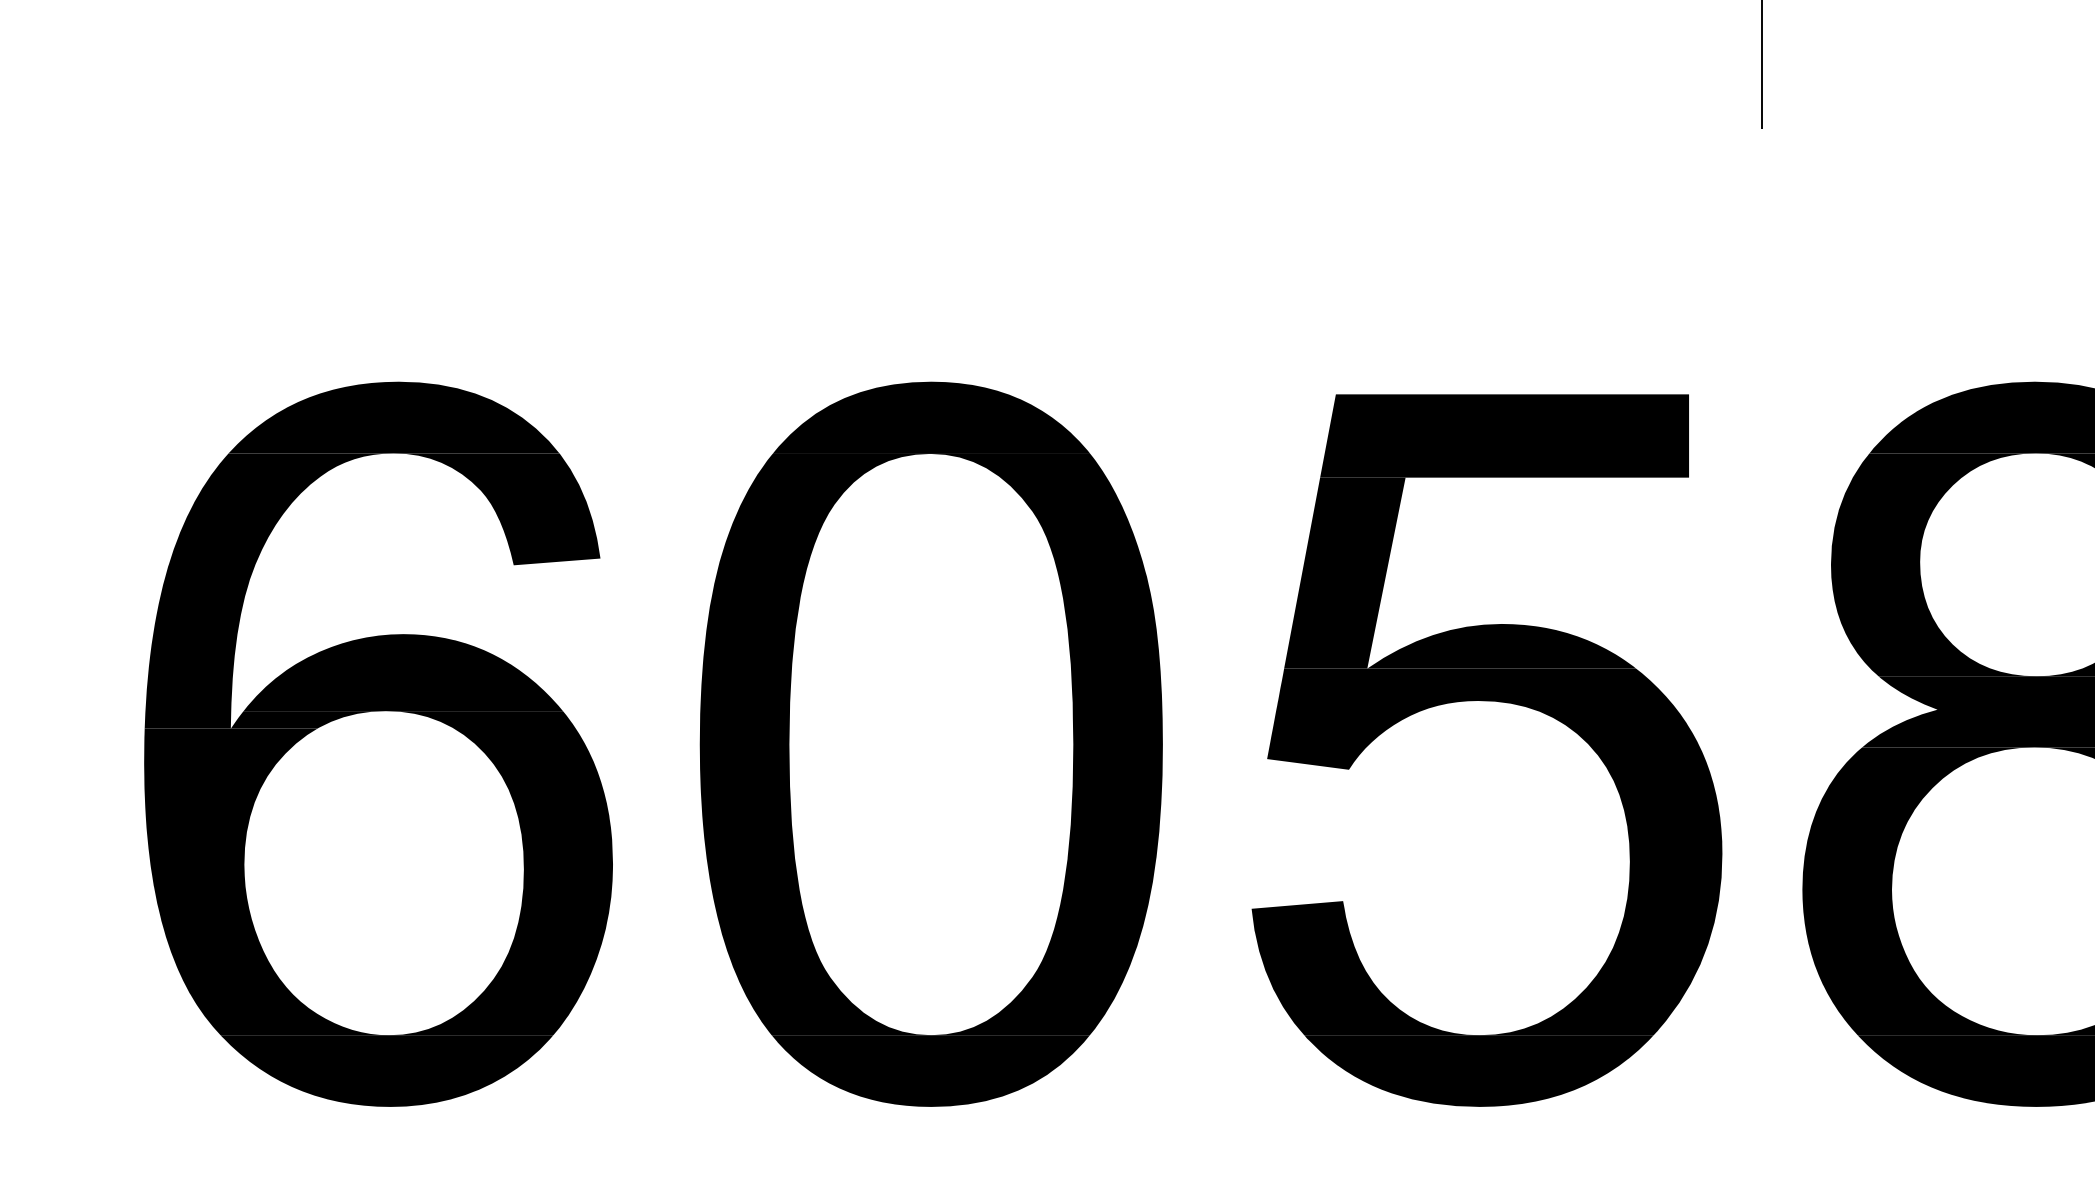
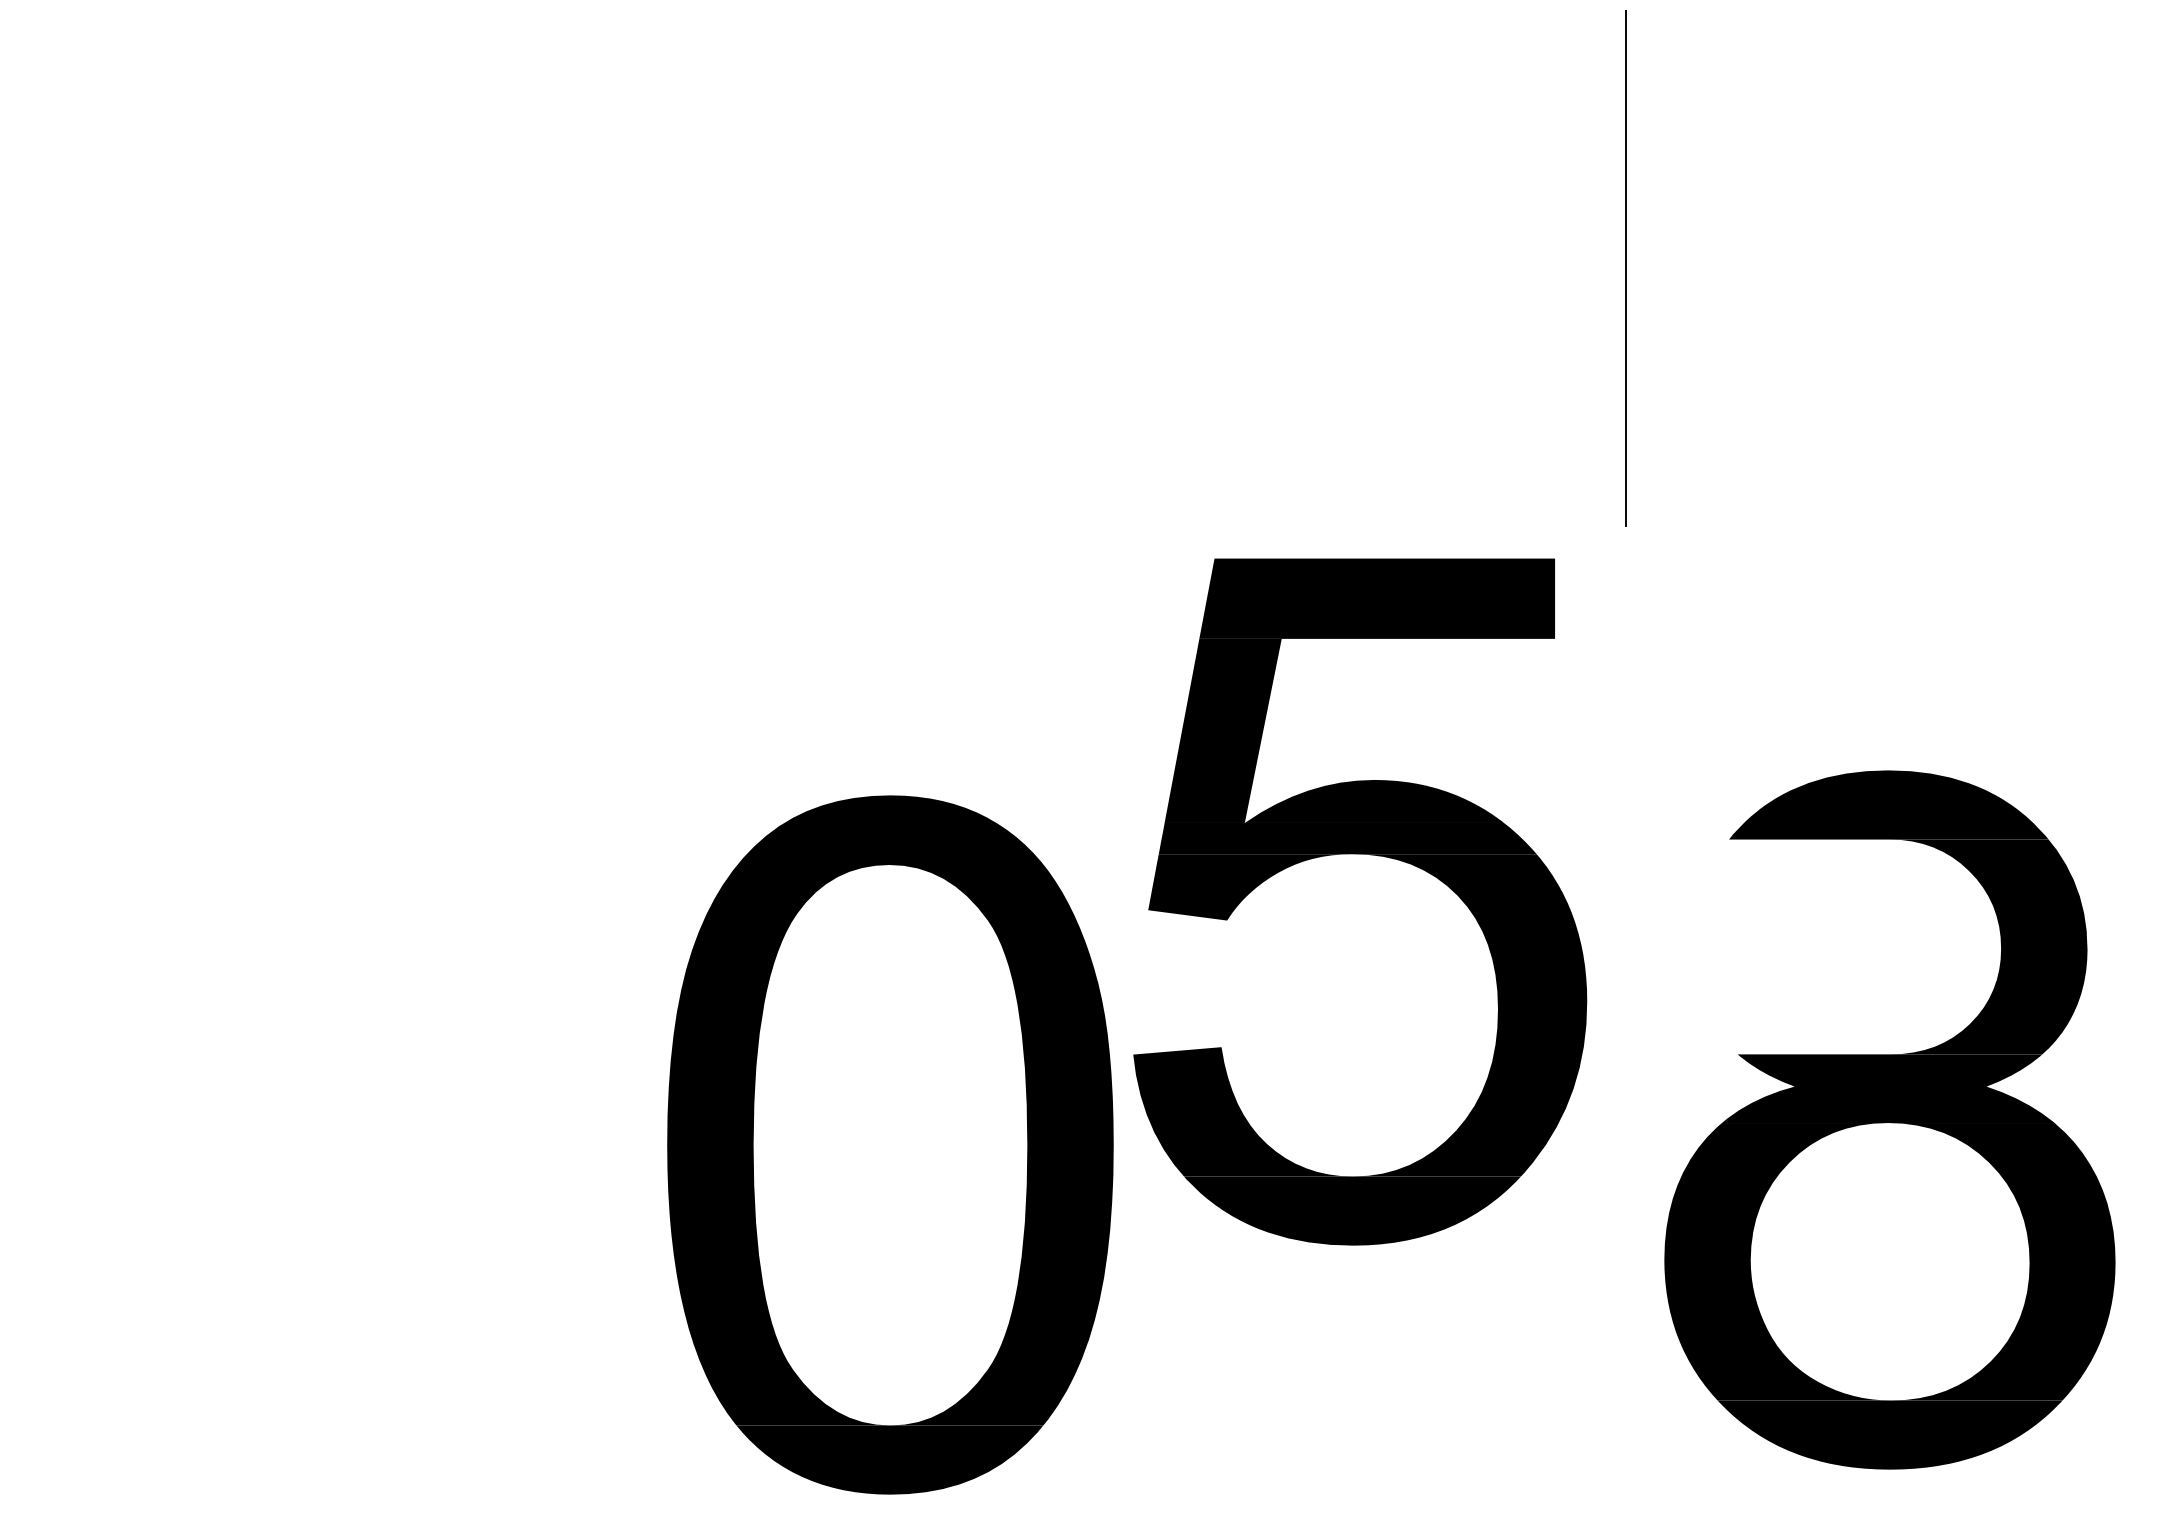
fill: (1933, 564) -> (1790, 946), removed
part: (1487, 701) -> (1360, 854), moved
part: (378, 743) -> (291, 1119), removed
part: (931, 743) -> (890, 1144), moved

